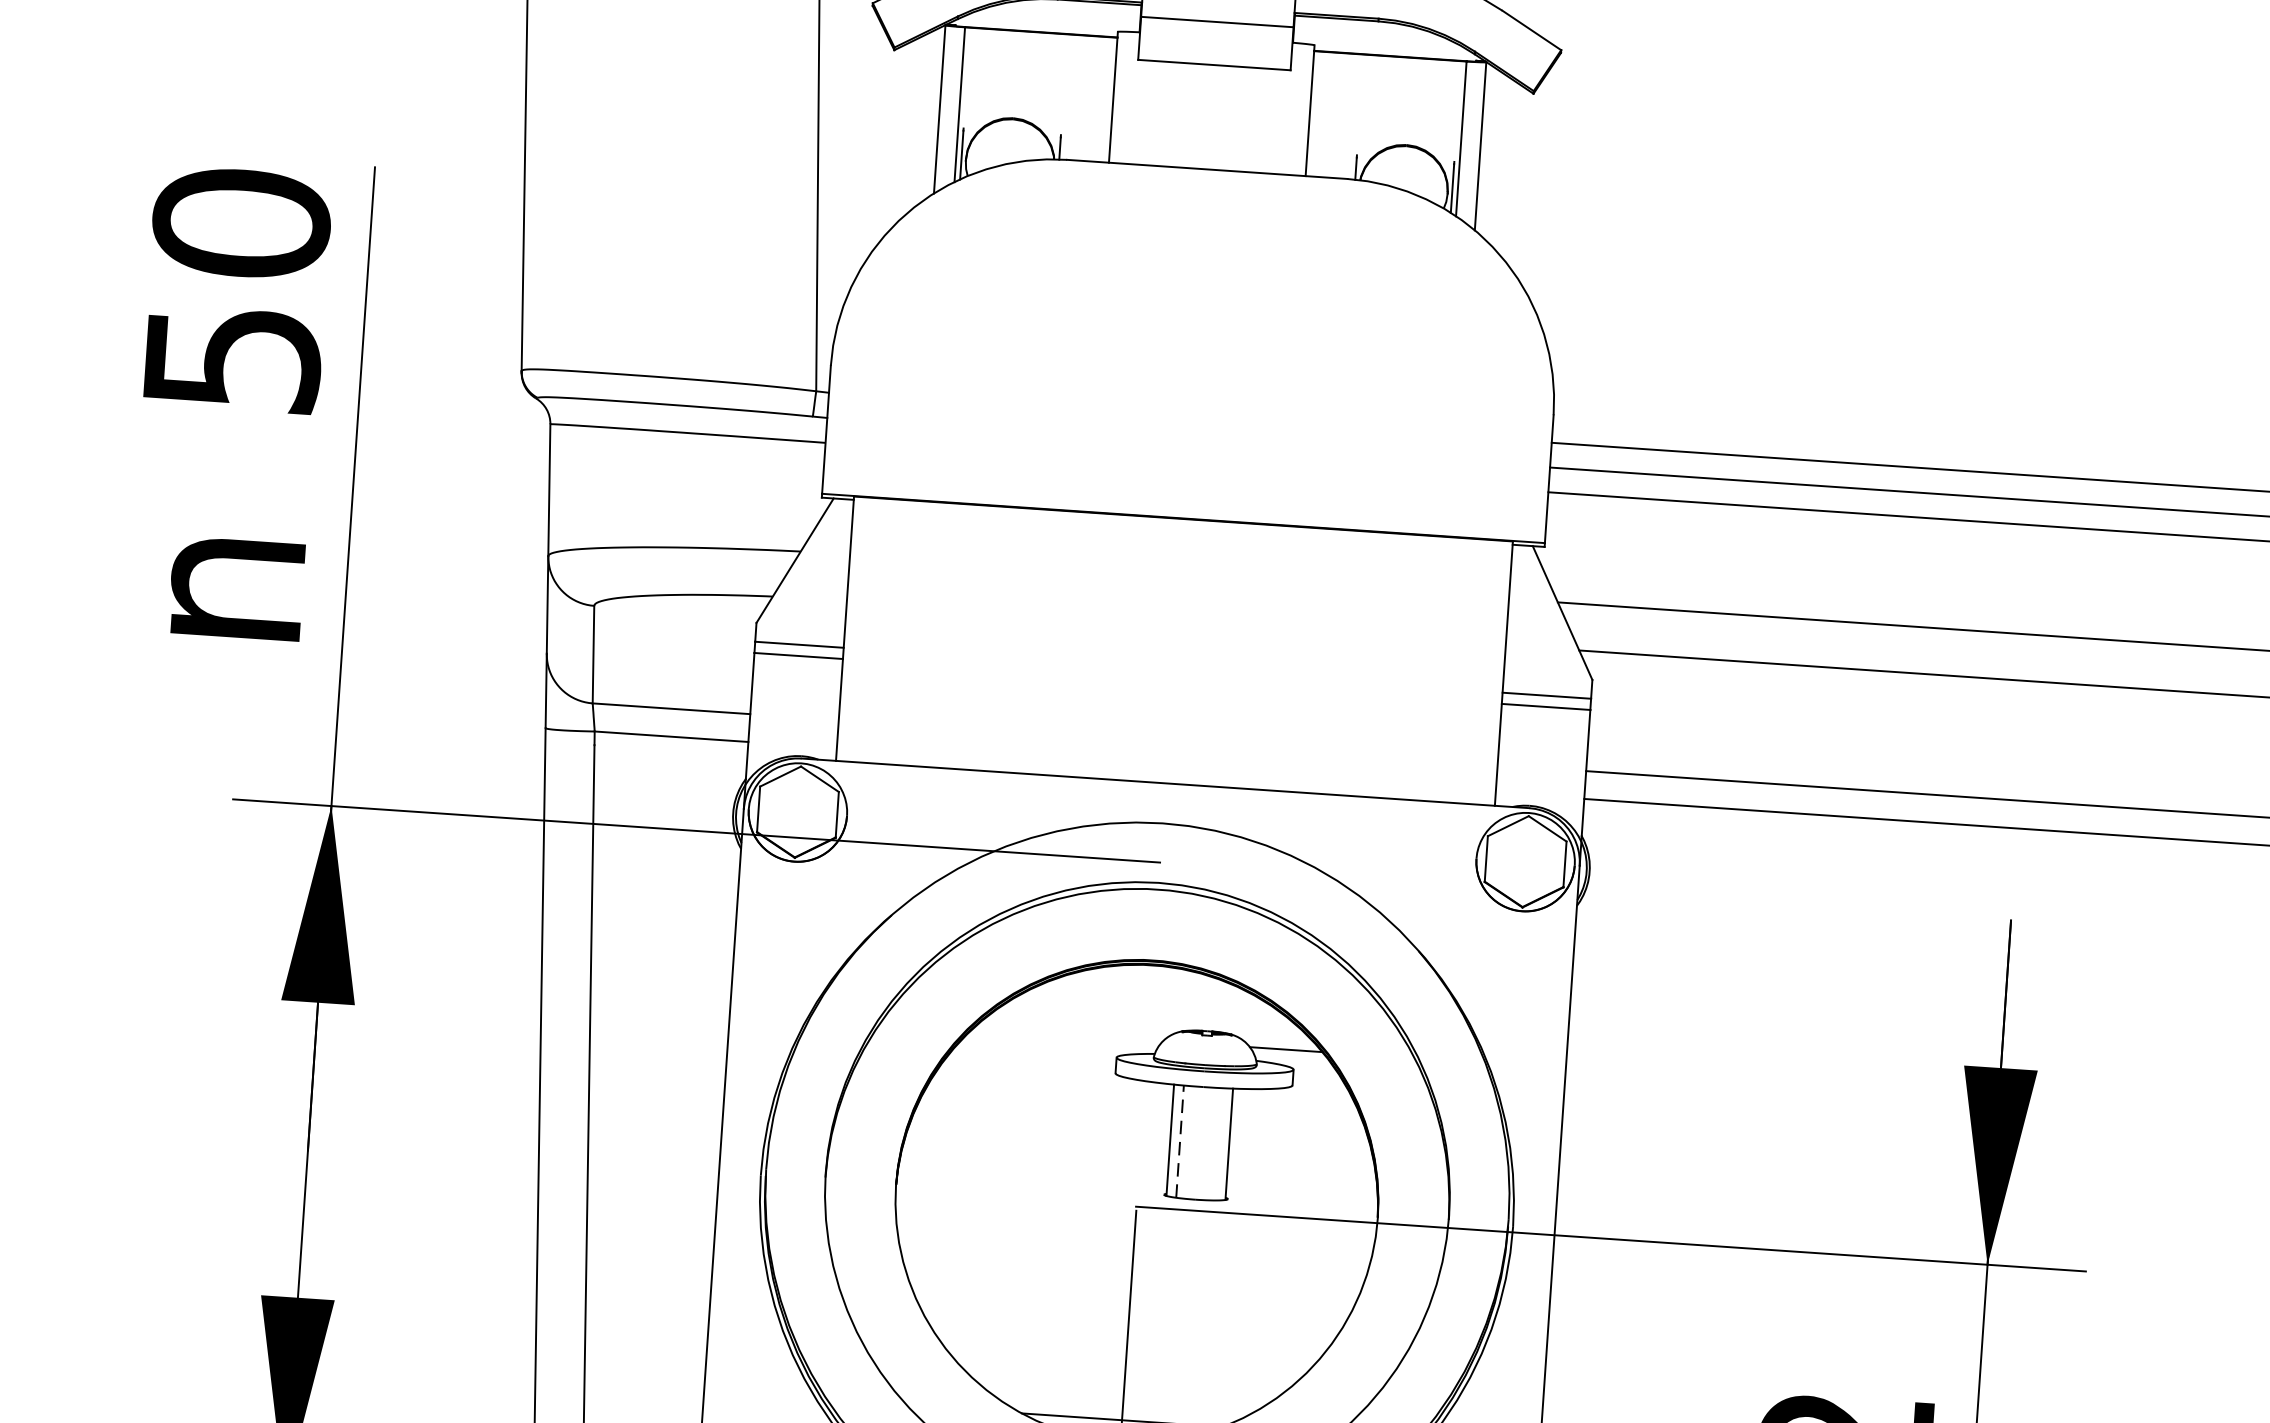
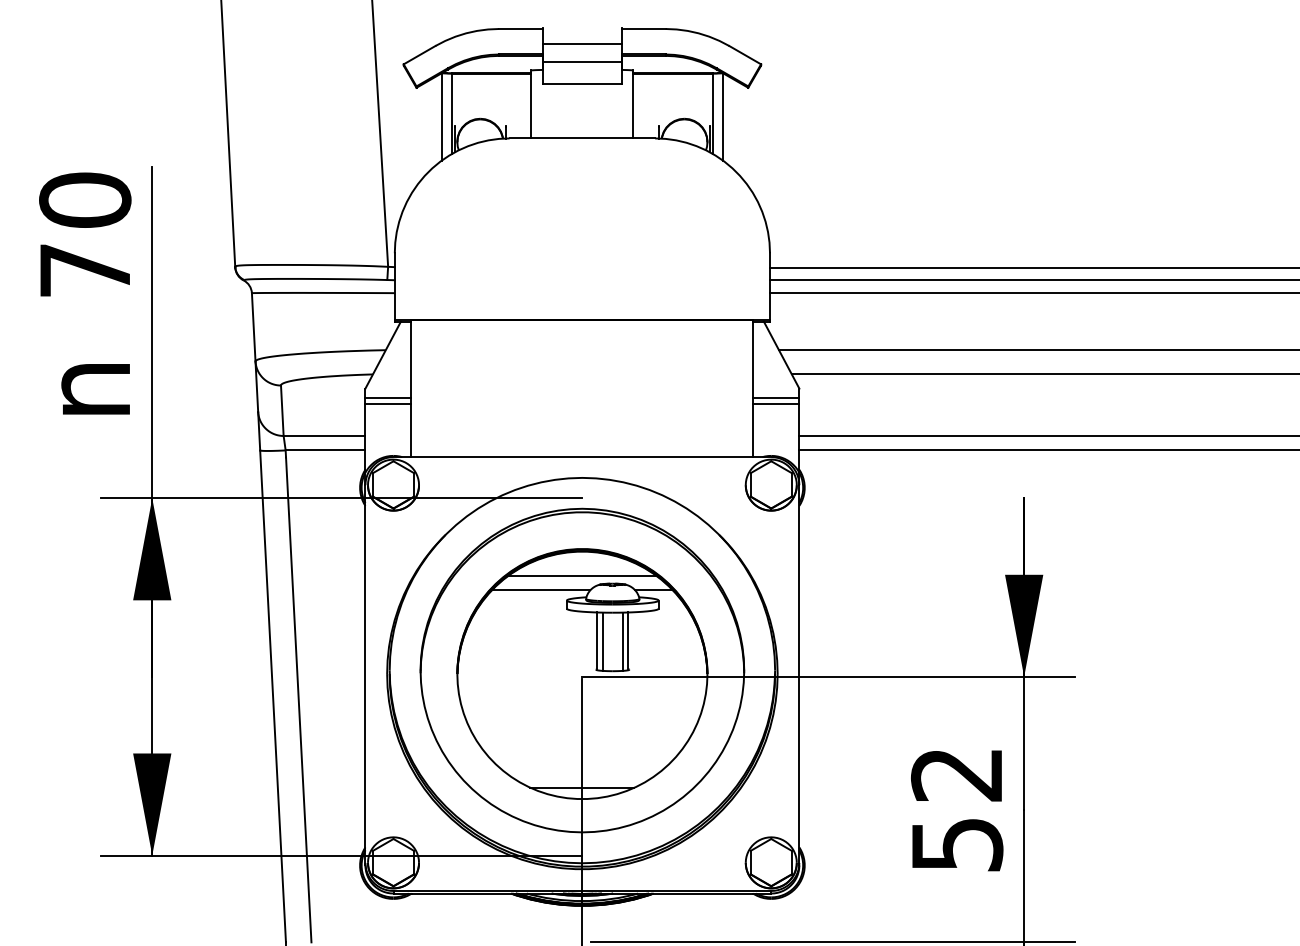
text: (232, 358) -> (85, 270), 50 -> 70
line: (1149, 1013) -> (582, 576), added
line: (1067, 1034) -> (540, 590), added
line: (1179, 1141) -> (602, 641), dashed -> solid
line: (1218, 1143) -> (622, 641), added

